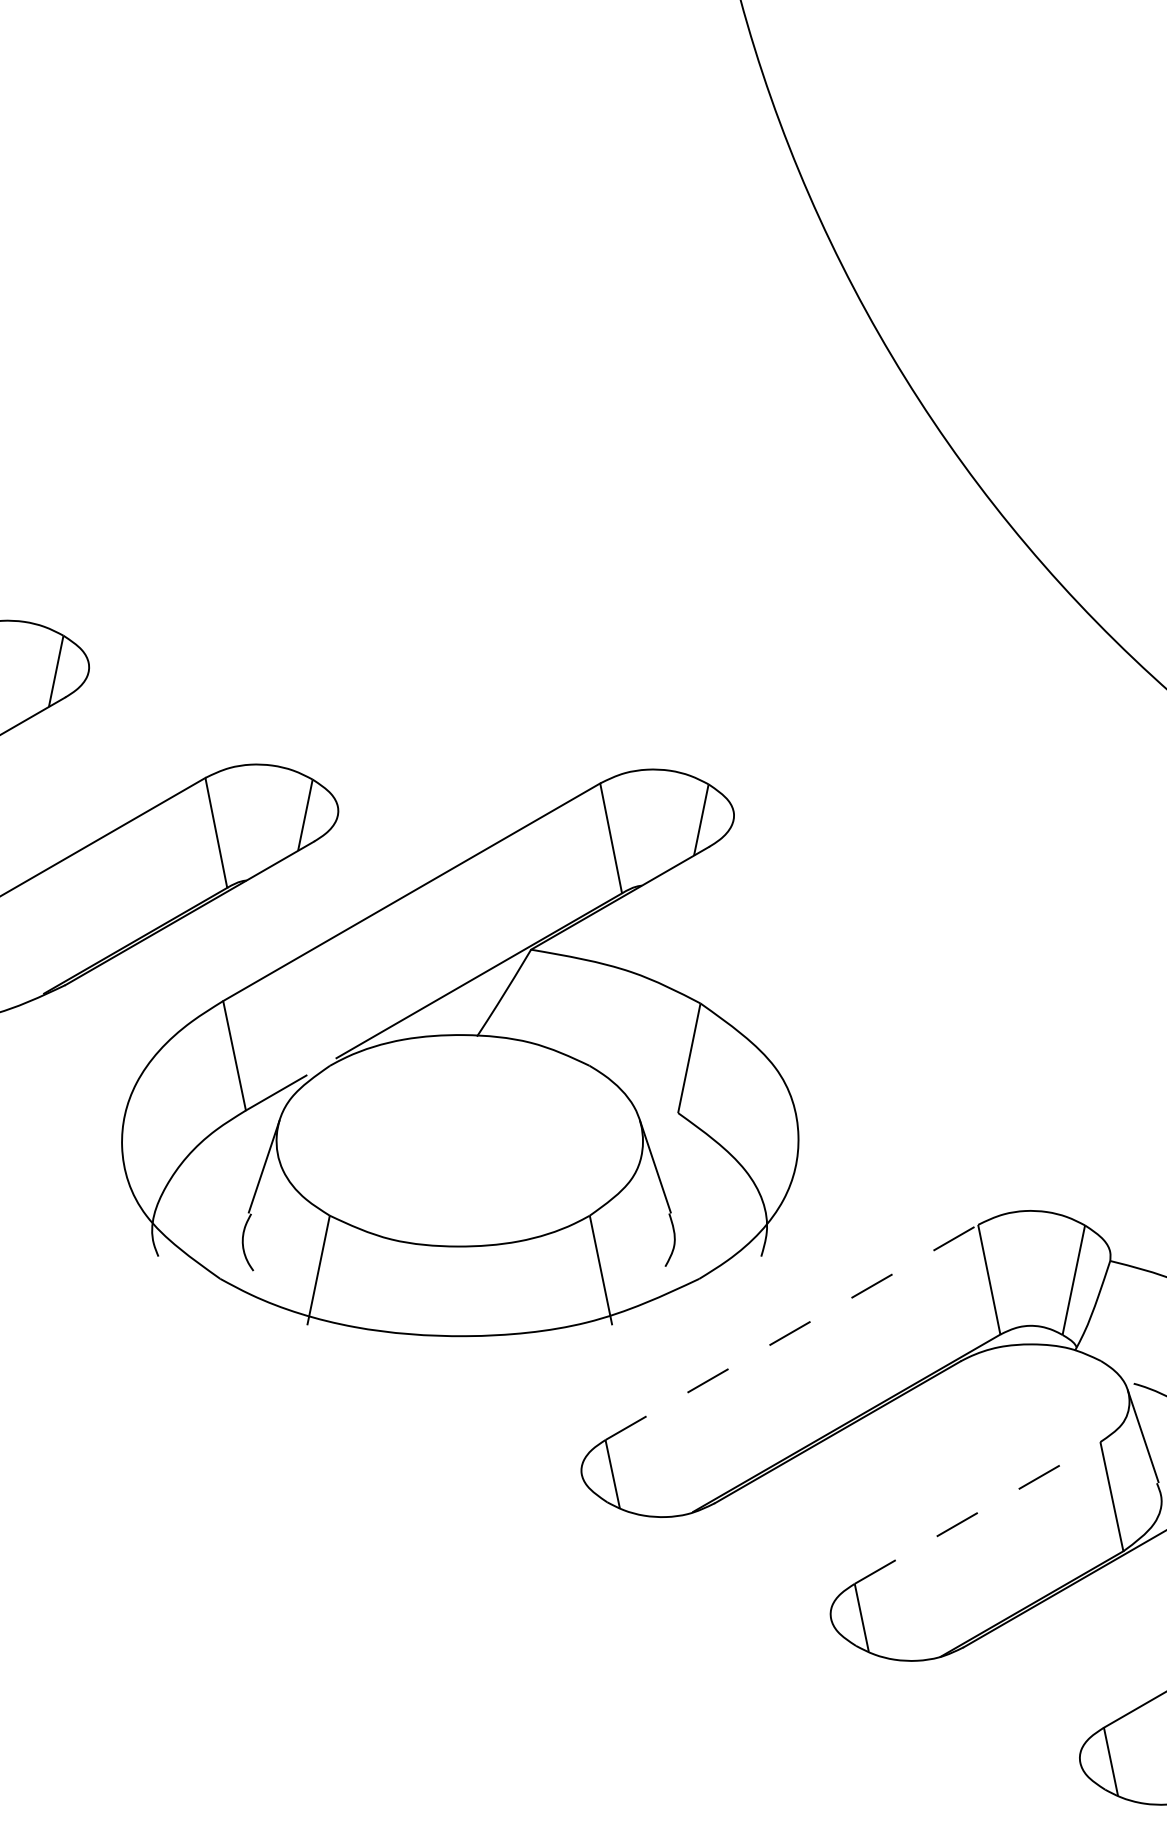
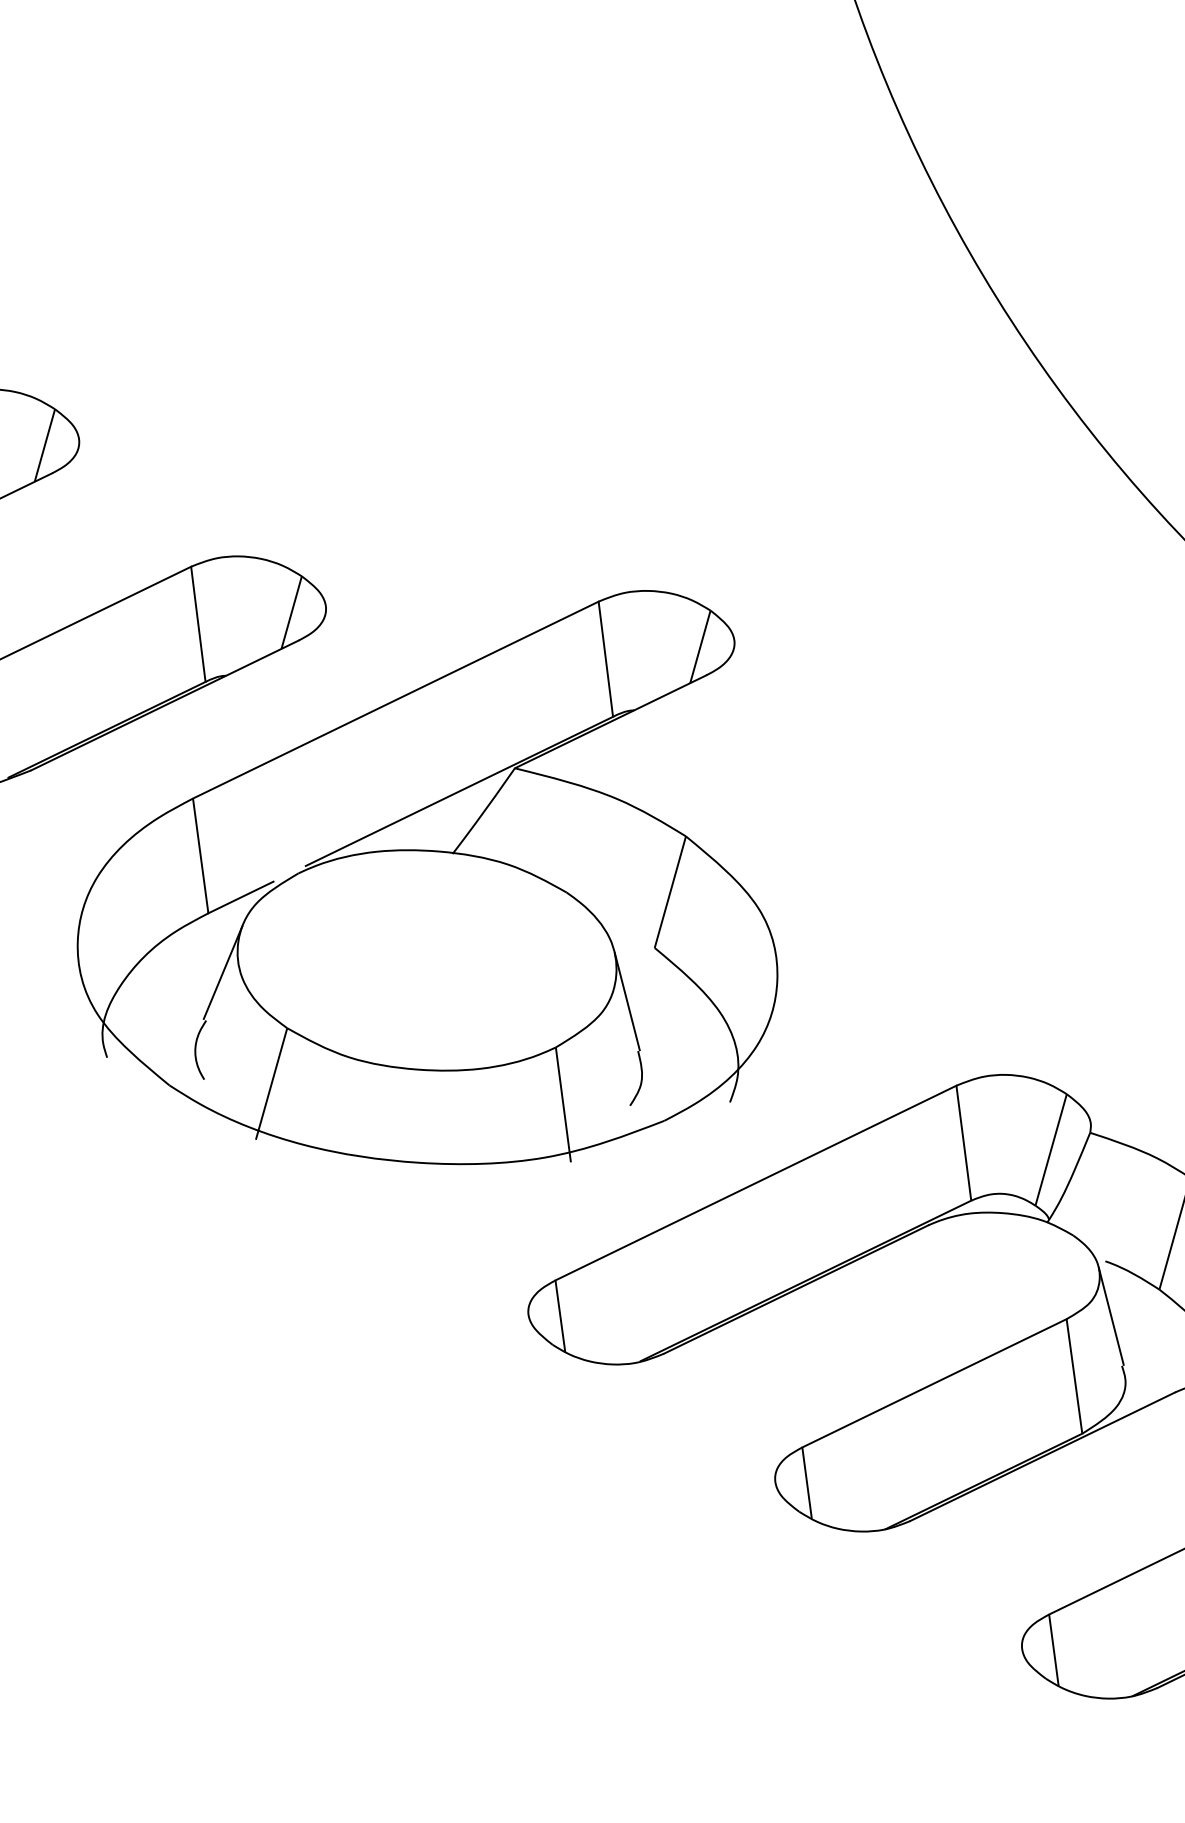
line: (792, 1332) -> (756, 1183), dashed -> solid
line: (977, 1512) -> (934, 1382), dashed -> solid

